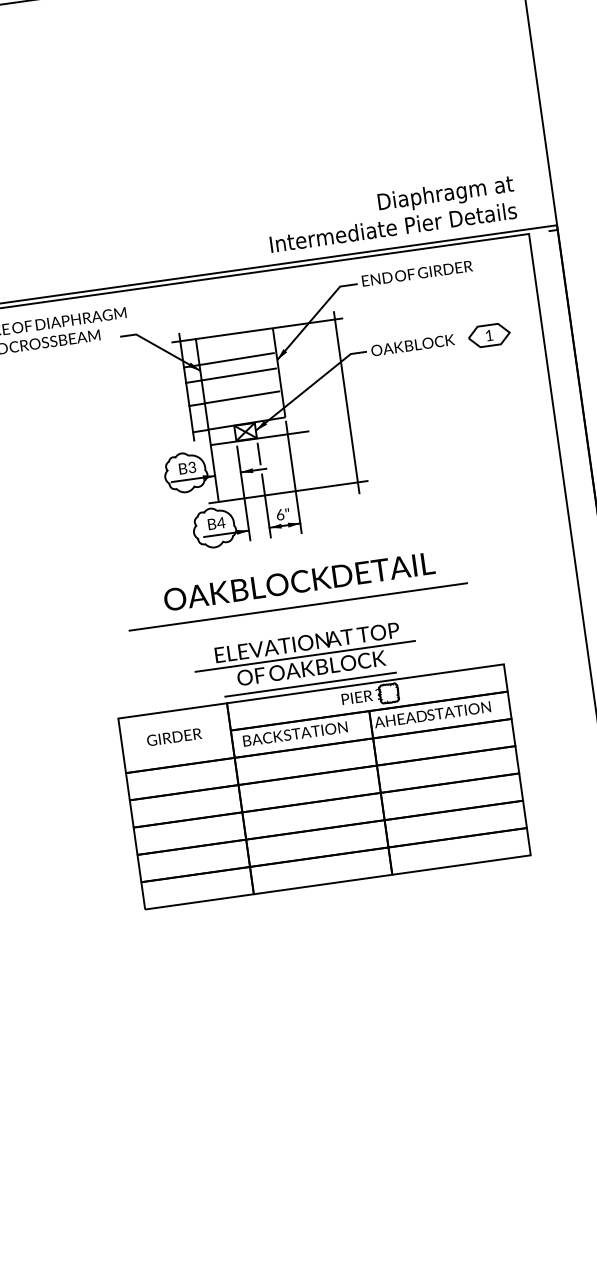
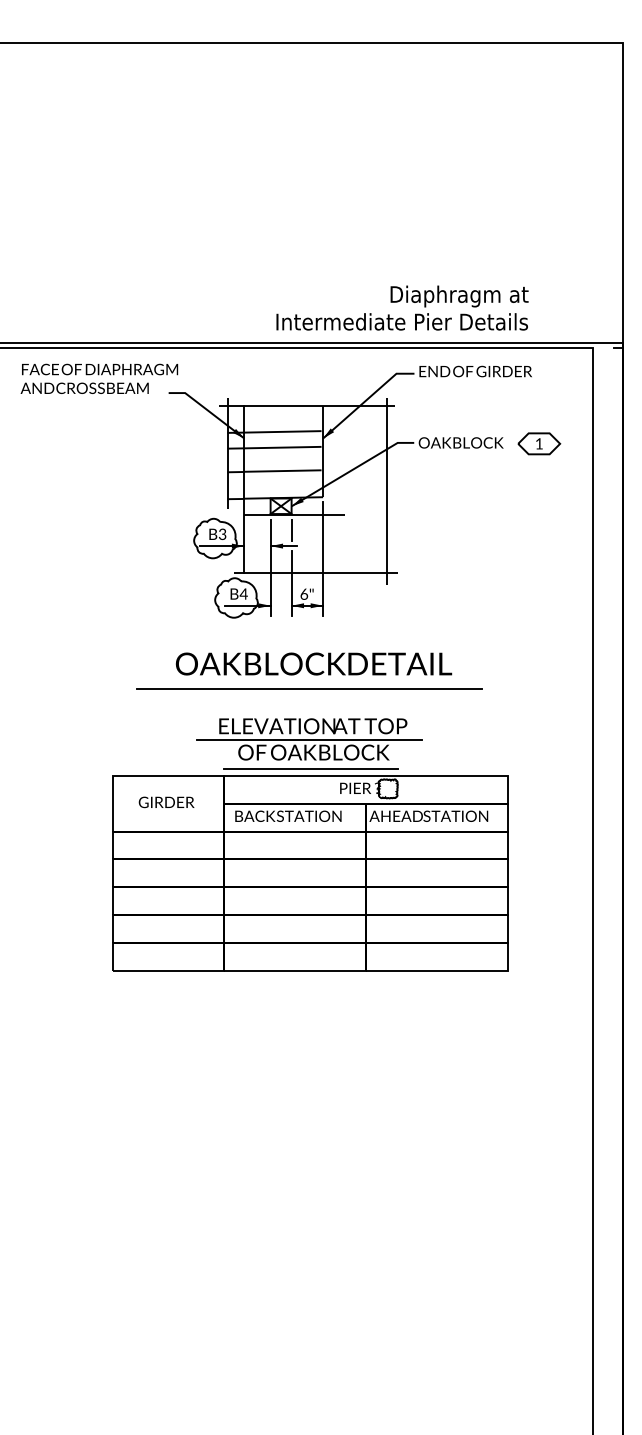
text: (391, 213) -> (402, 307), moved

